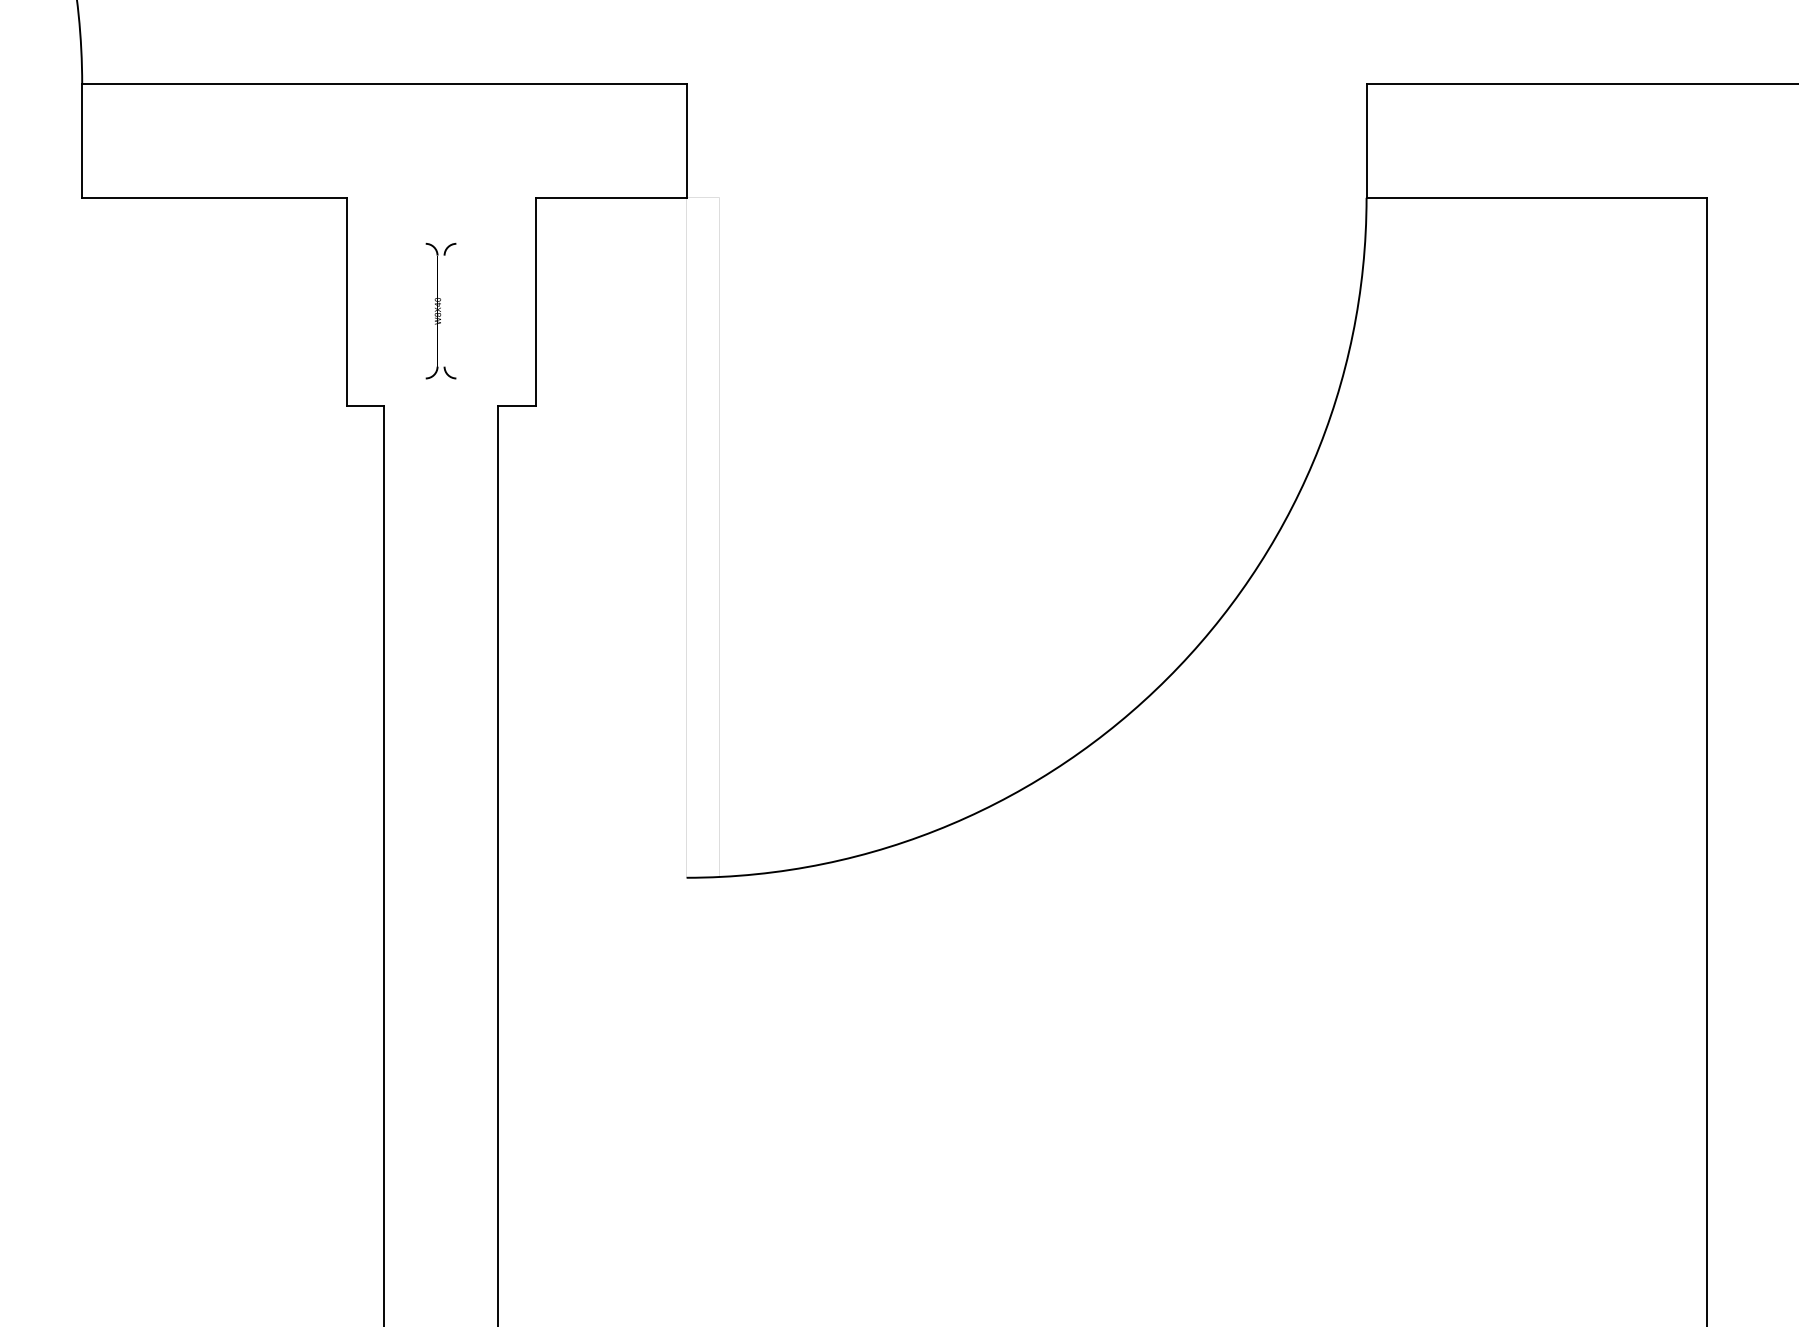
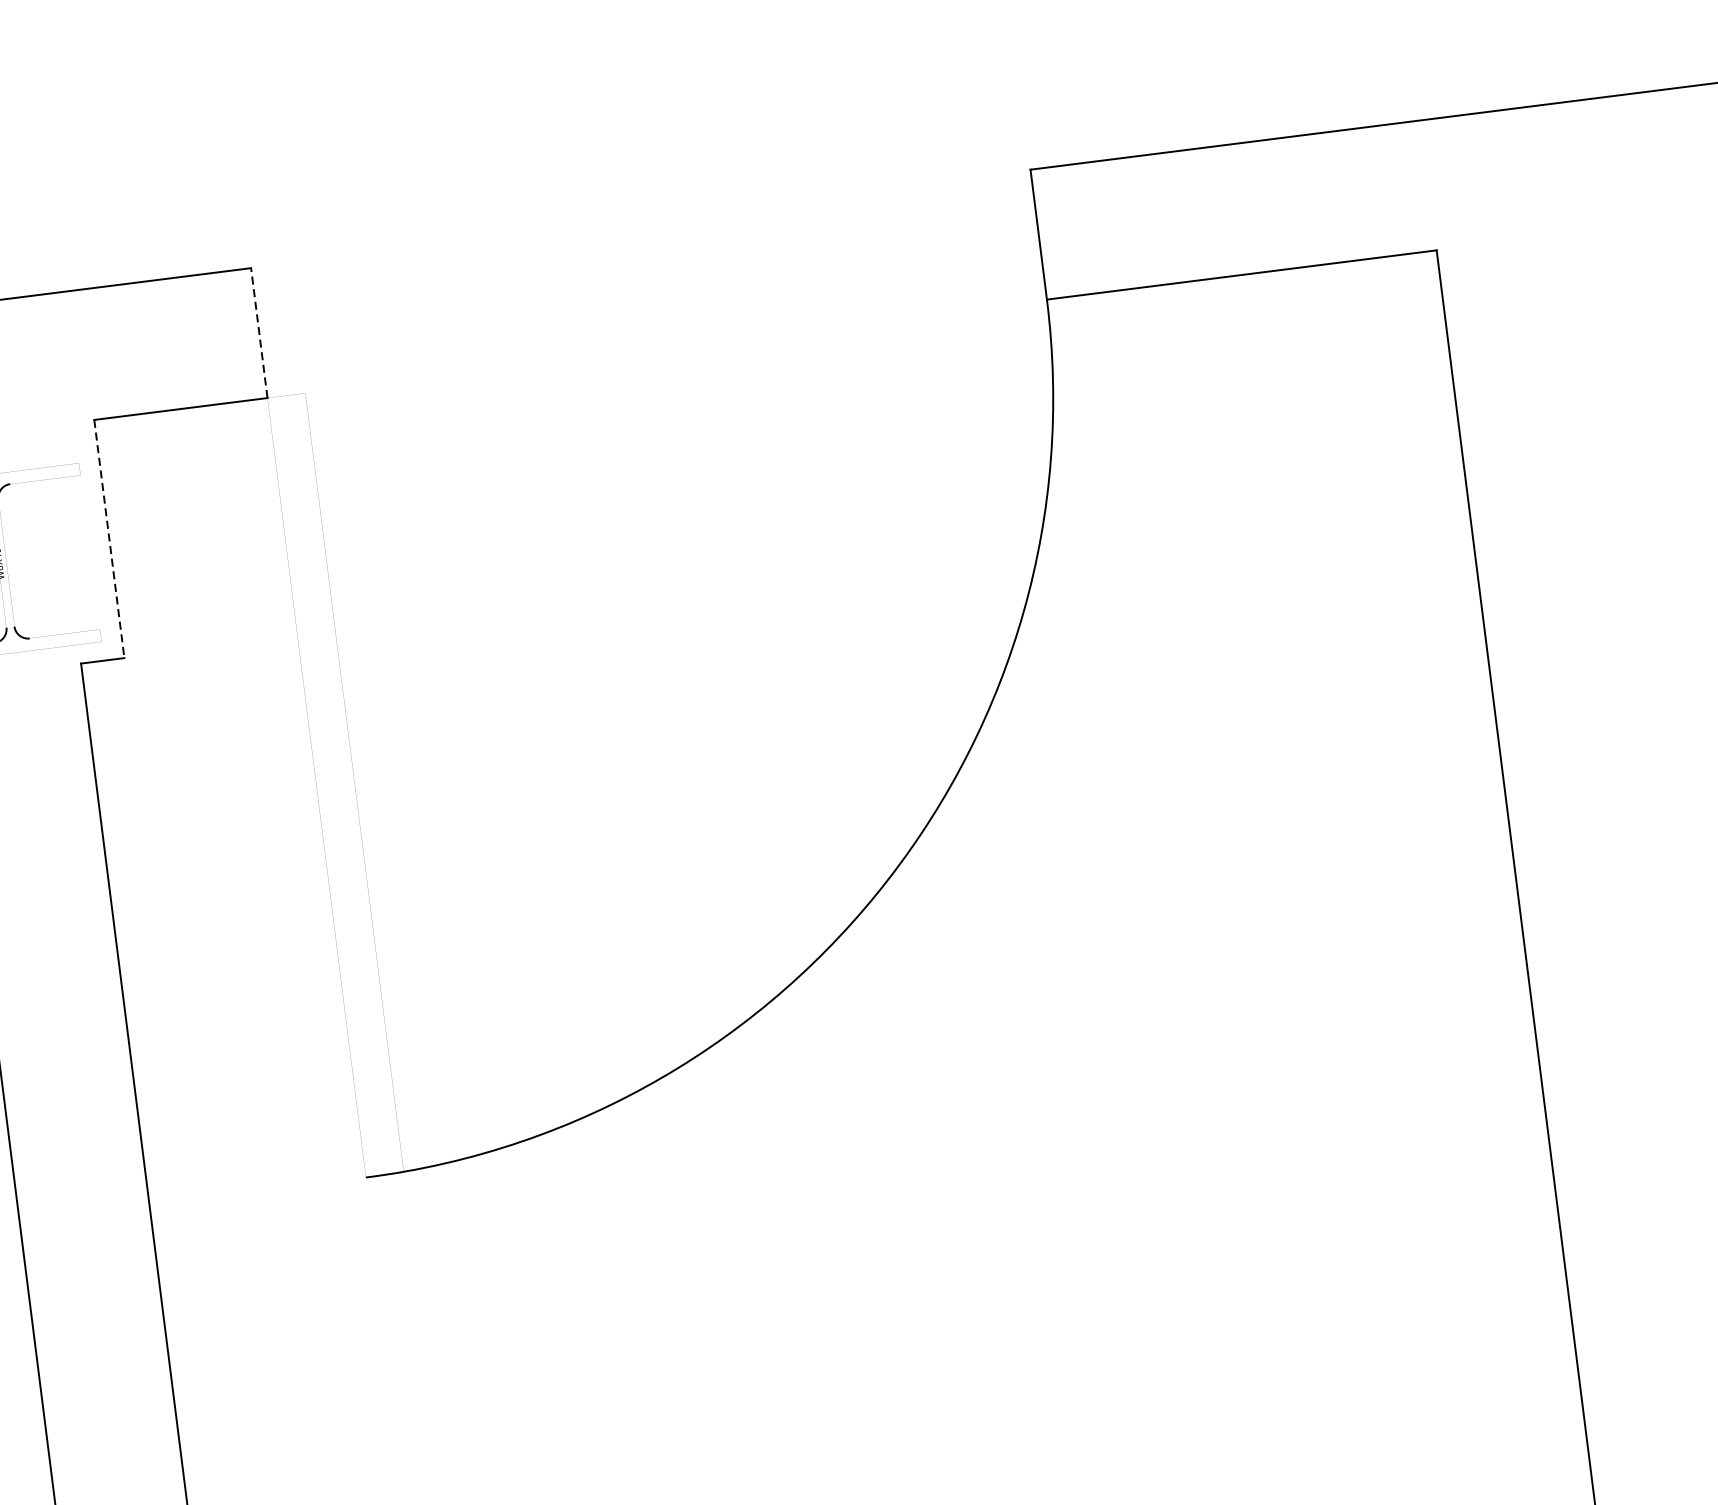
line: (686, 141) -> (259, 333), solid -> dashed
line: (535, 301) -> (109, 538), solid -> dashed

